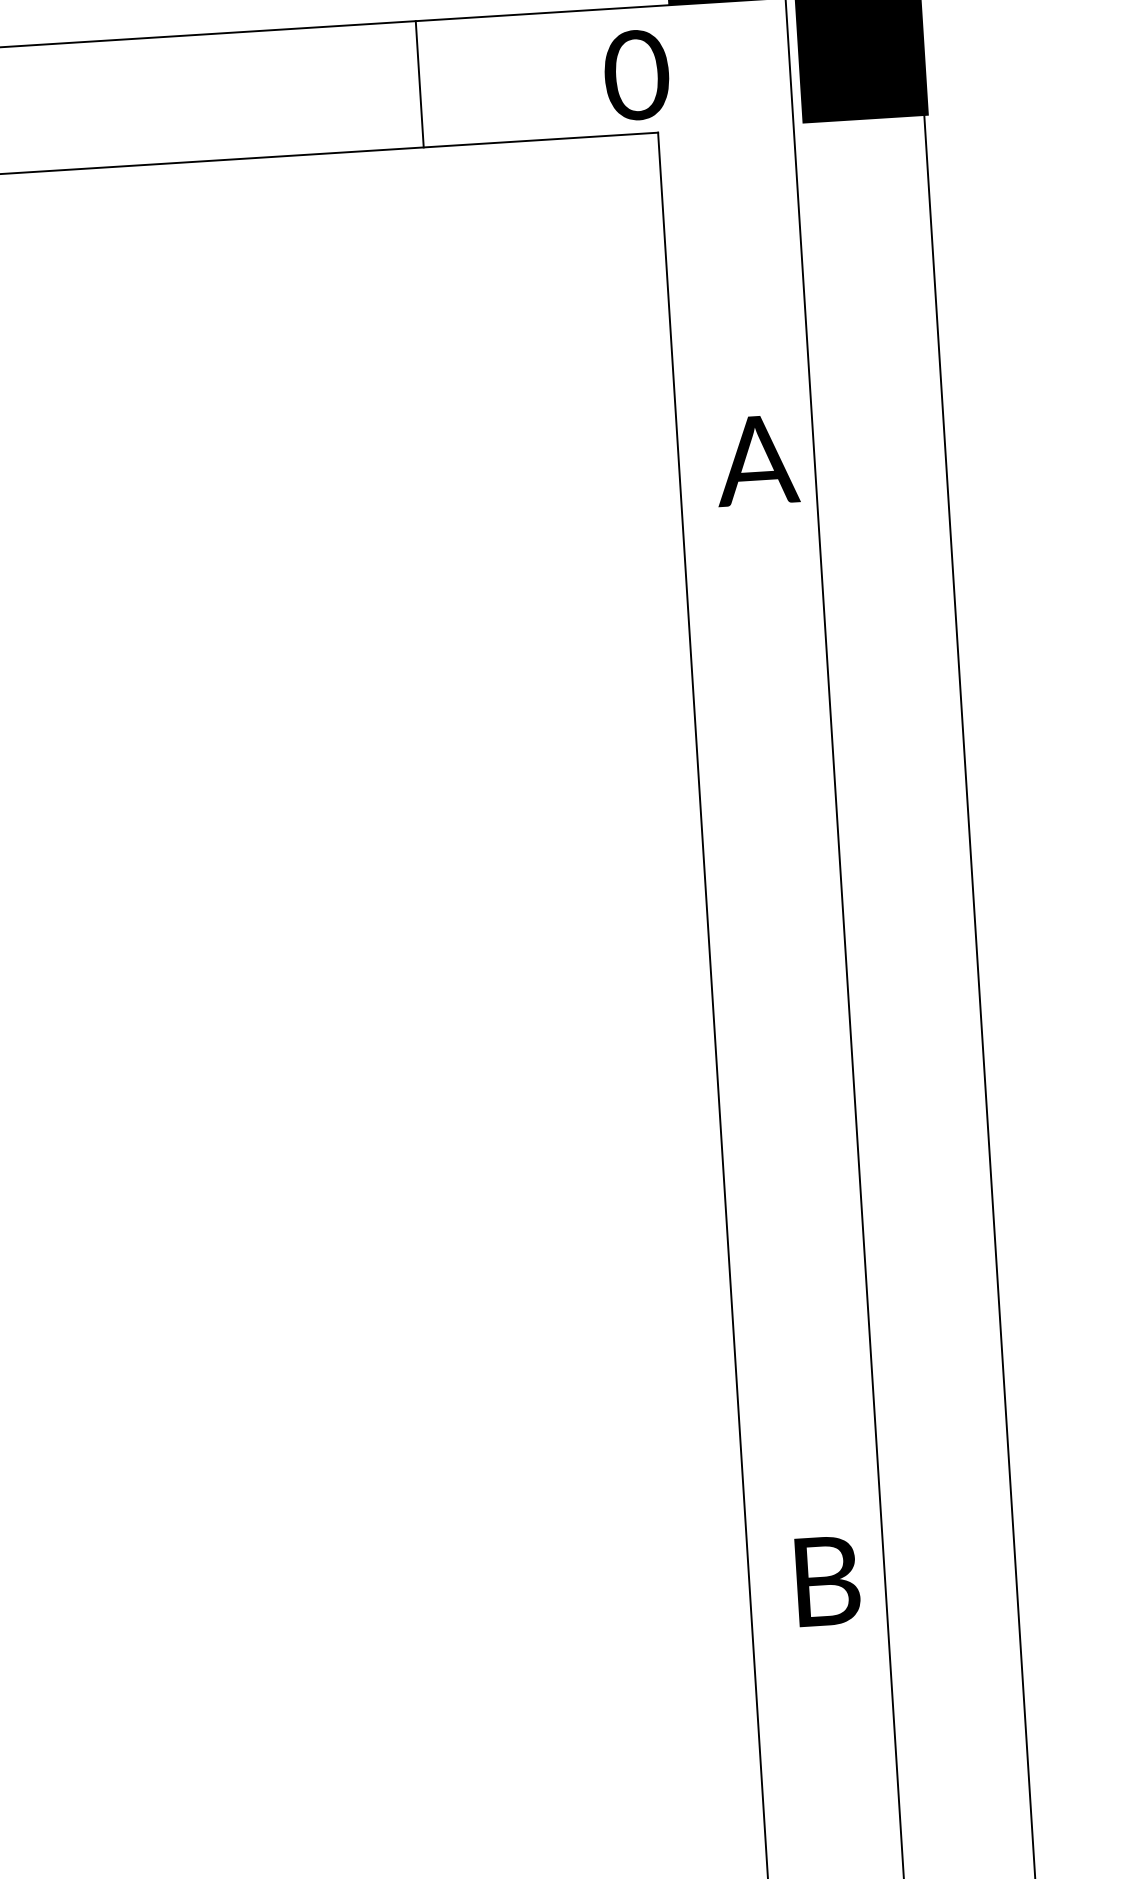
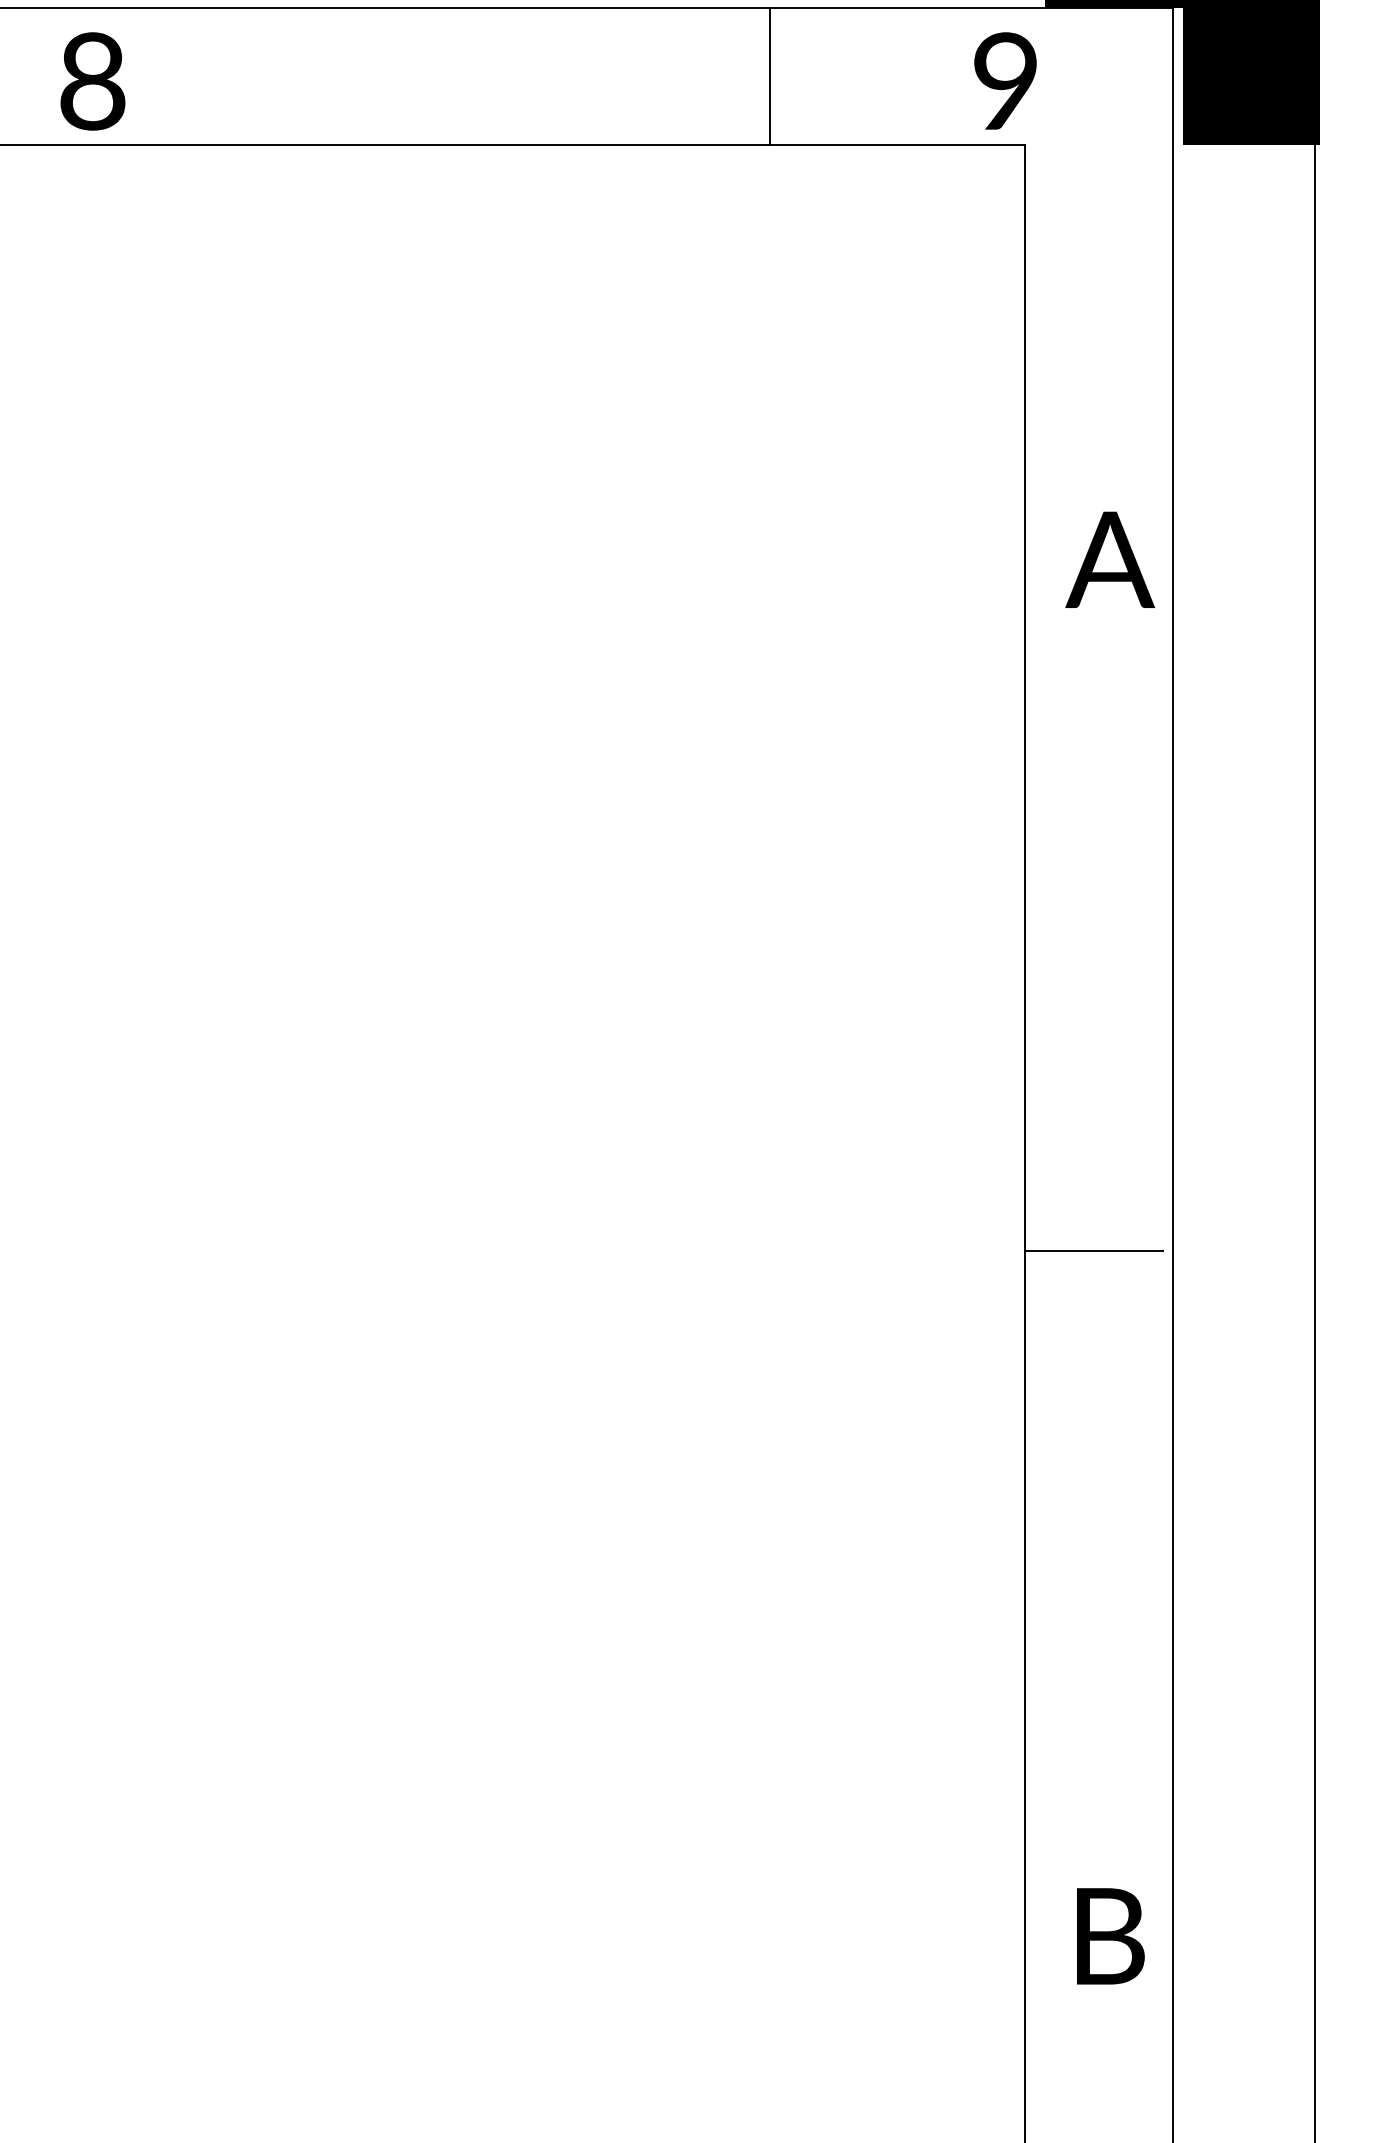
text: (637, 75) -> (1006, 81), 0 -> 9
text: (756, 460) -> (1109, 559), moved
line: (784, 1143) -> (1093, 1251), added
text: (827, 1581) -> (1110, 1936), moved

